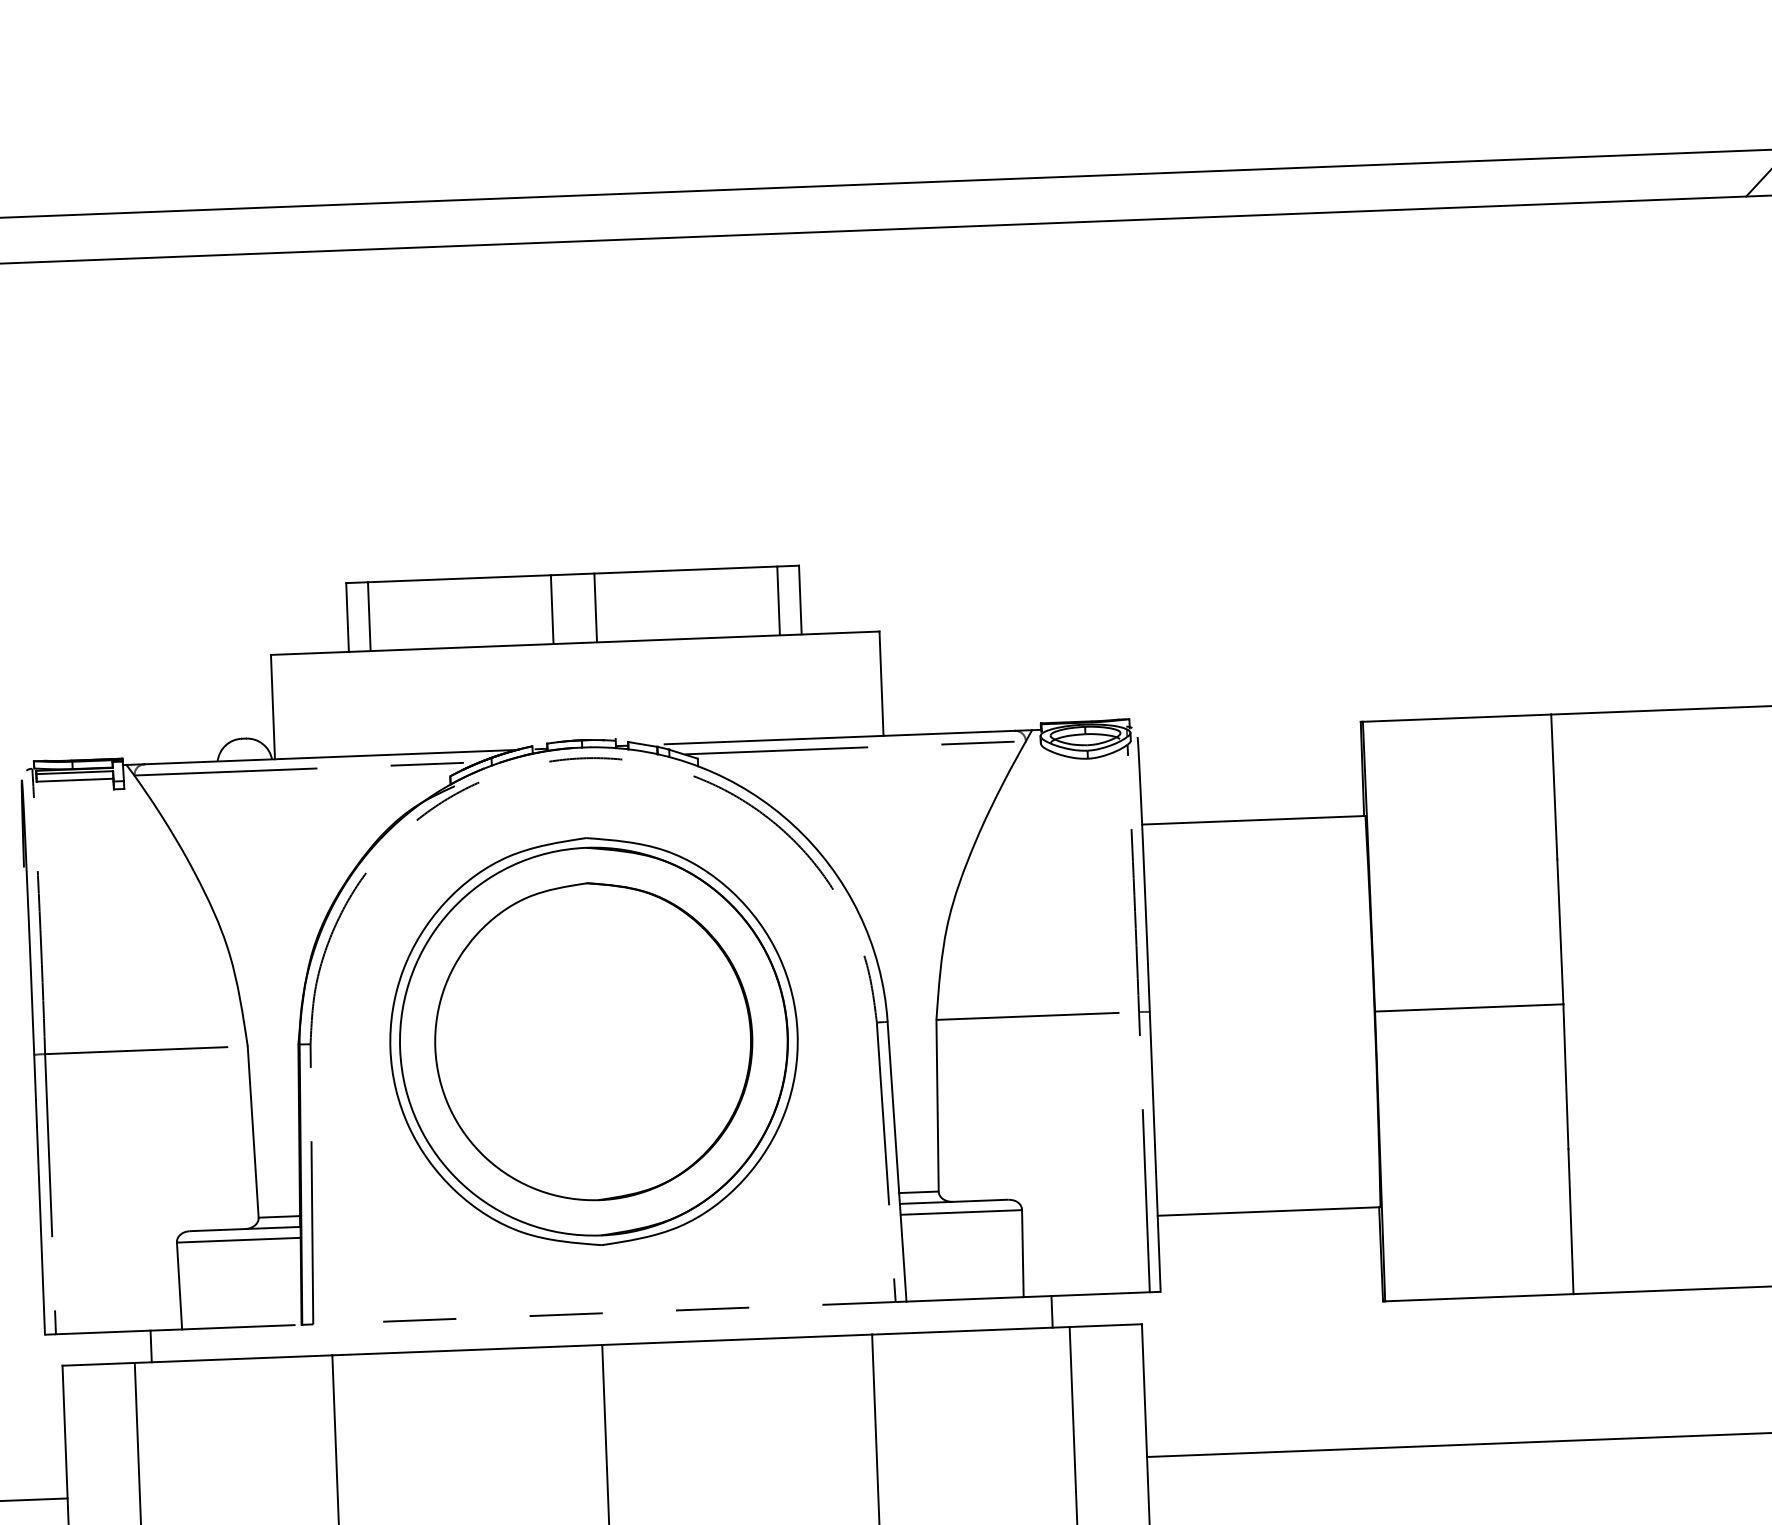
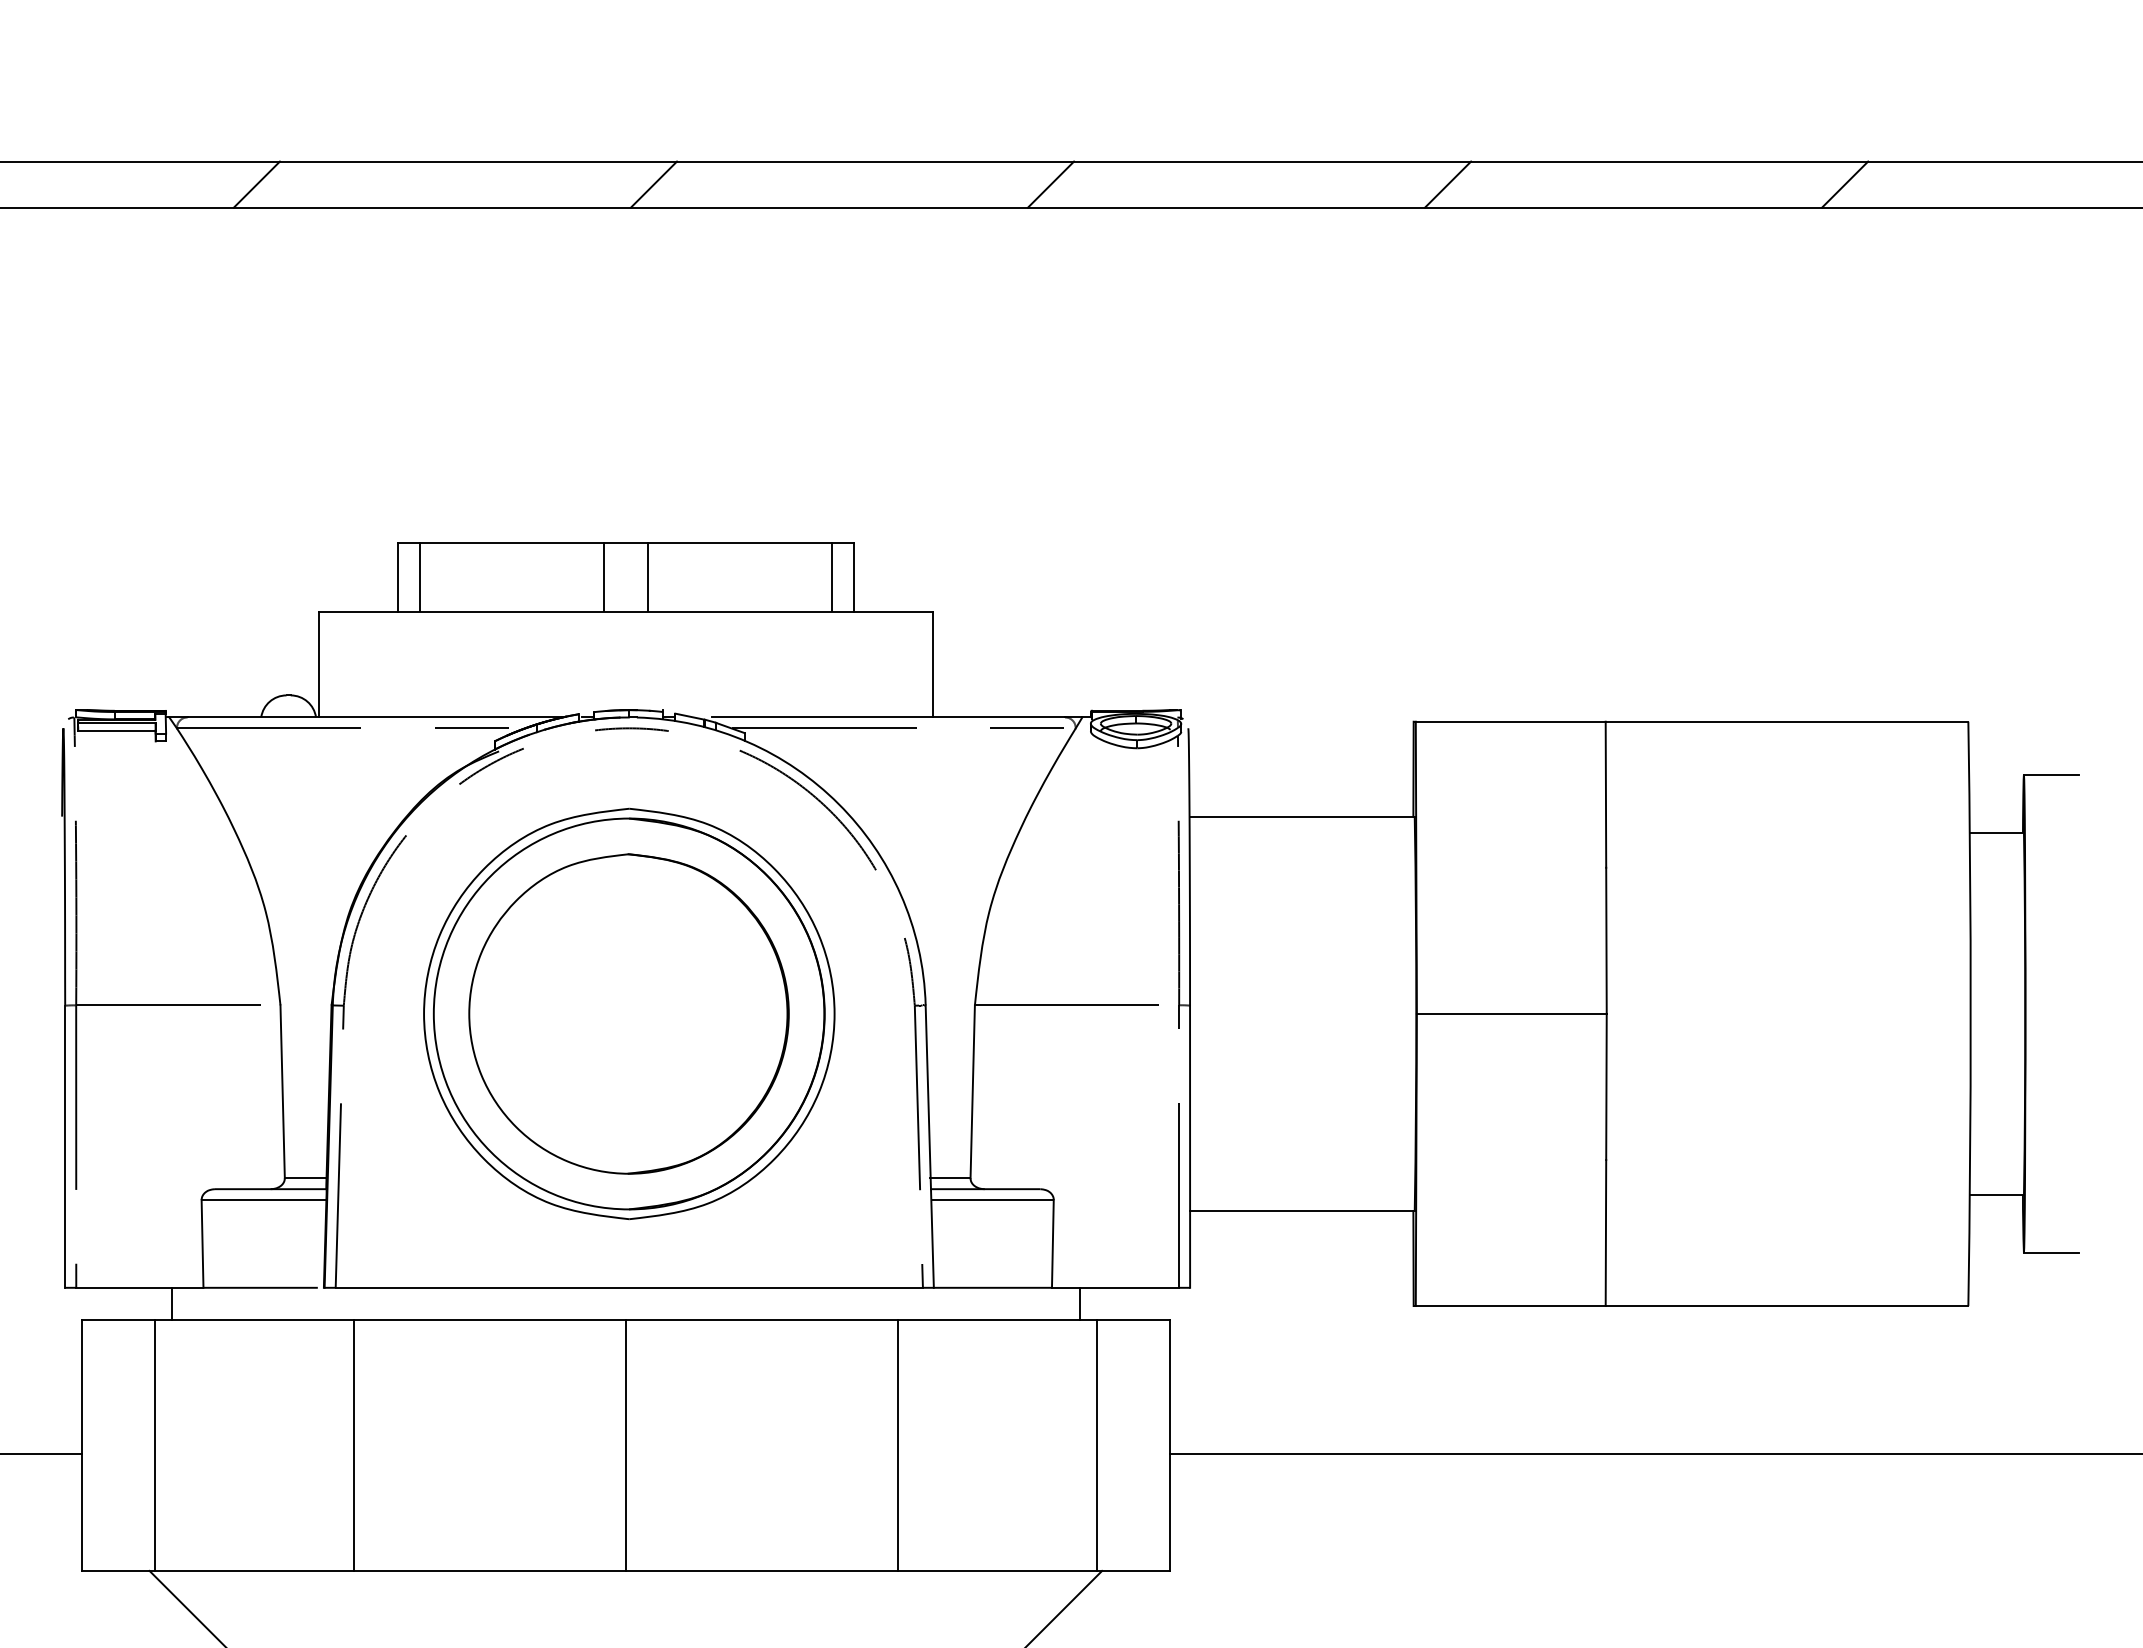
line: (1373, 187) -> (1447, 184), added
line: (980, 202) -> (1050, 184), added
line: (586, 218) -> (653, 184), added
line: (192, 233) -> (256, 184), added
line: (604, 1312) -> (629, 1287), dashed -> solid

